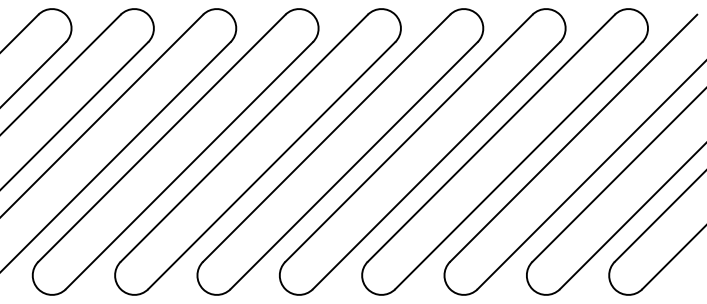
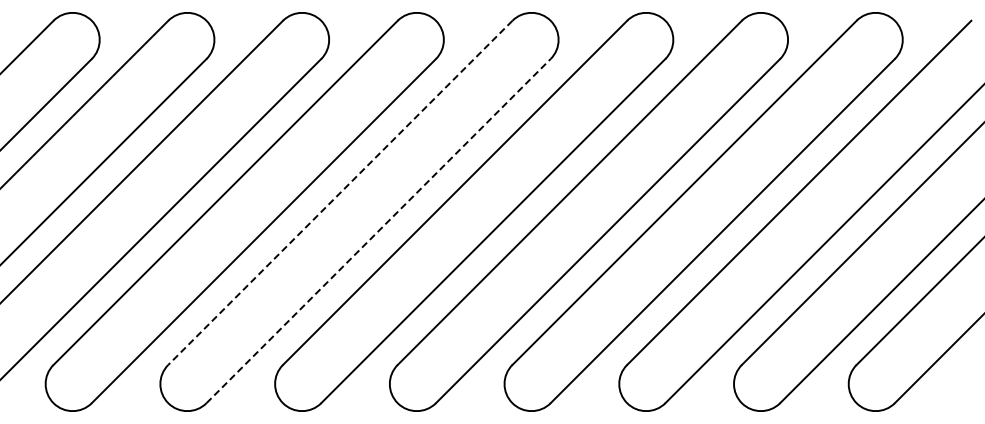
line: (244, 138) -> (340, 193), solid -> dashed
line: (271, 165) -> (378, 230), solid -> dashed

